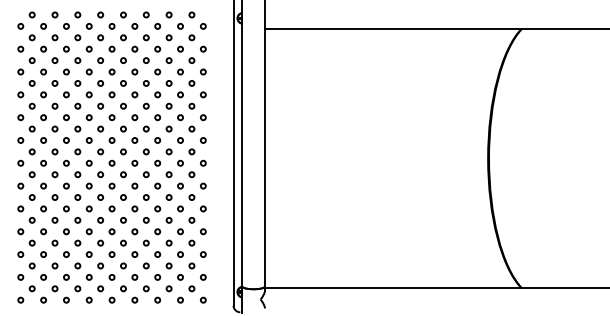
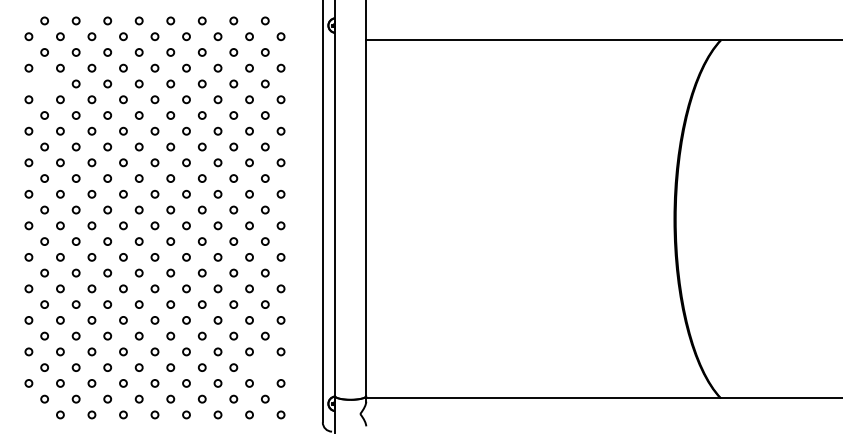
circle: (31, 60) -> (43, 83), removed
circle: (191, 265) -> (264, 367), removed
circle: (20, 299) -> (28, 413), removed

